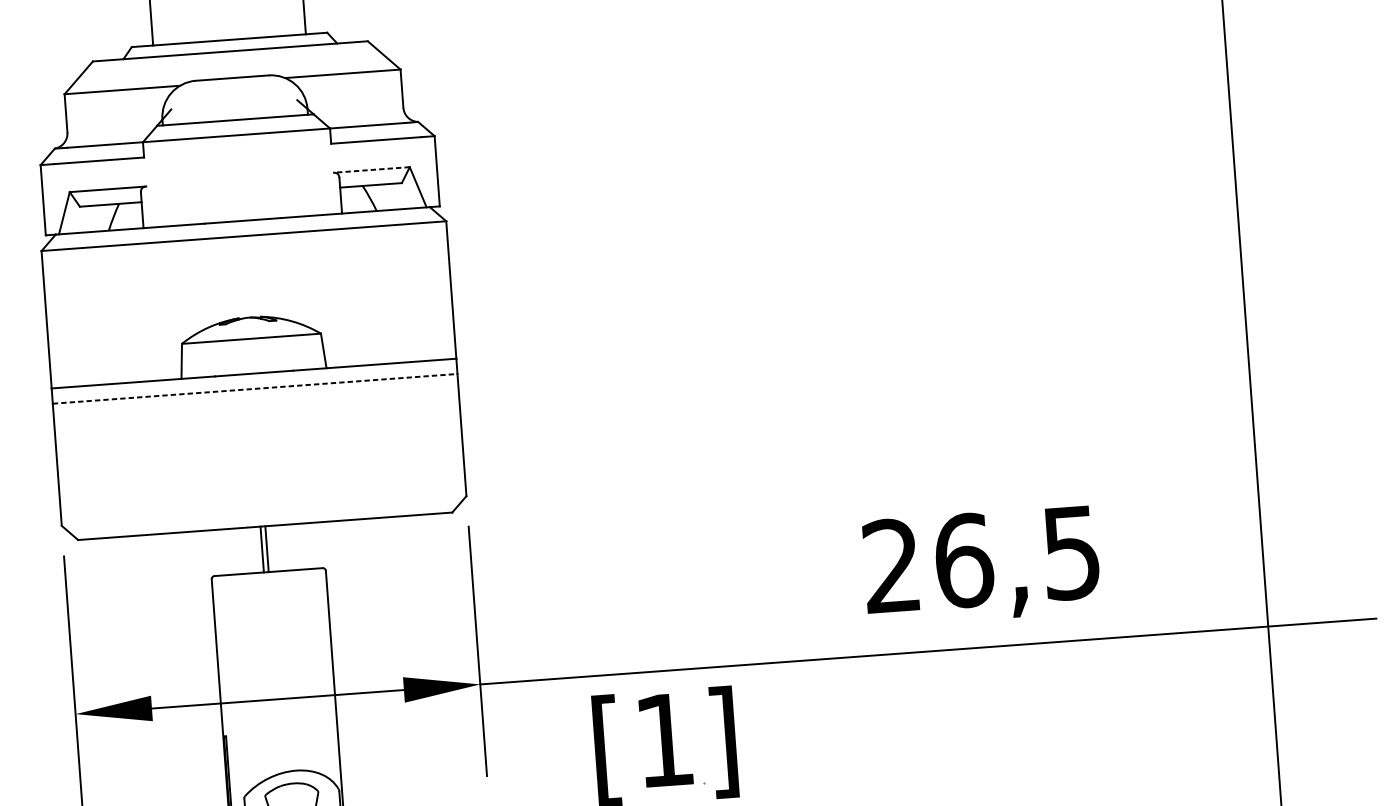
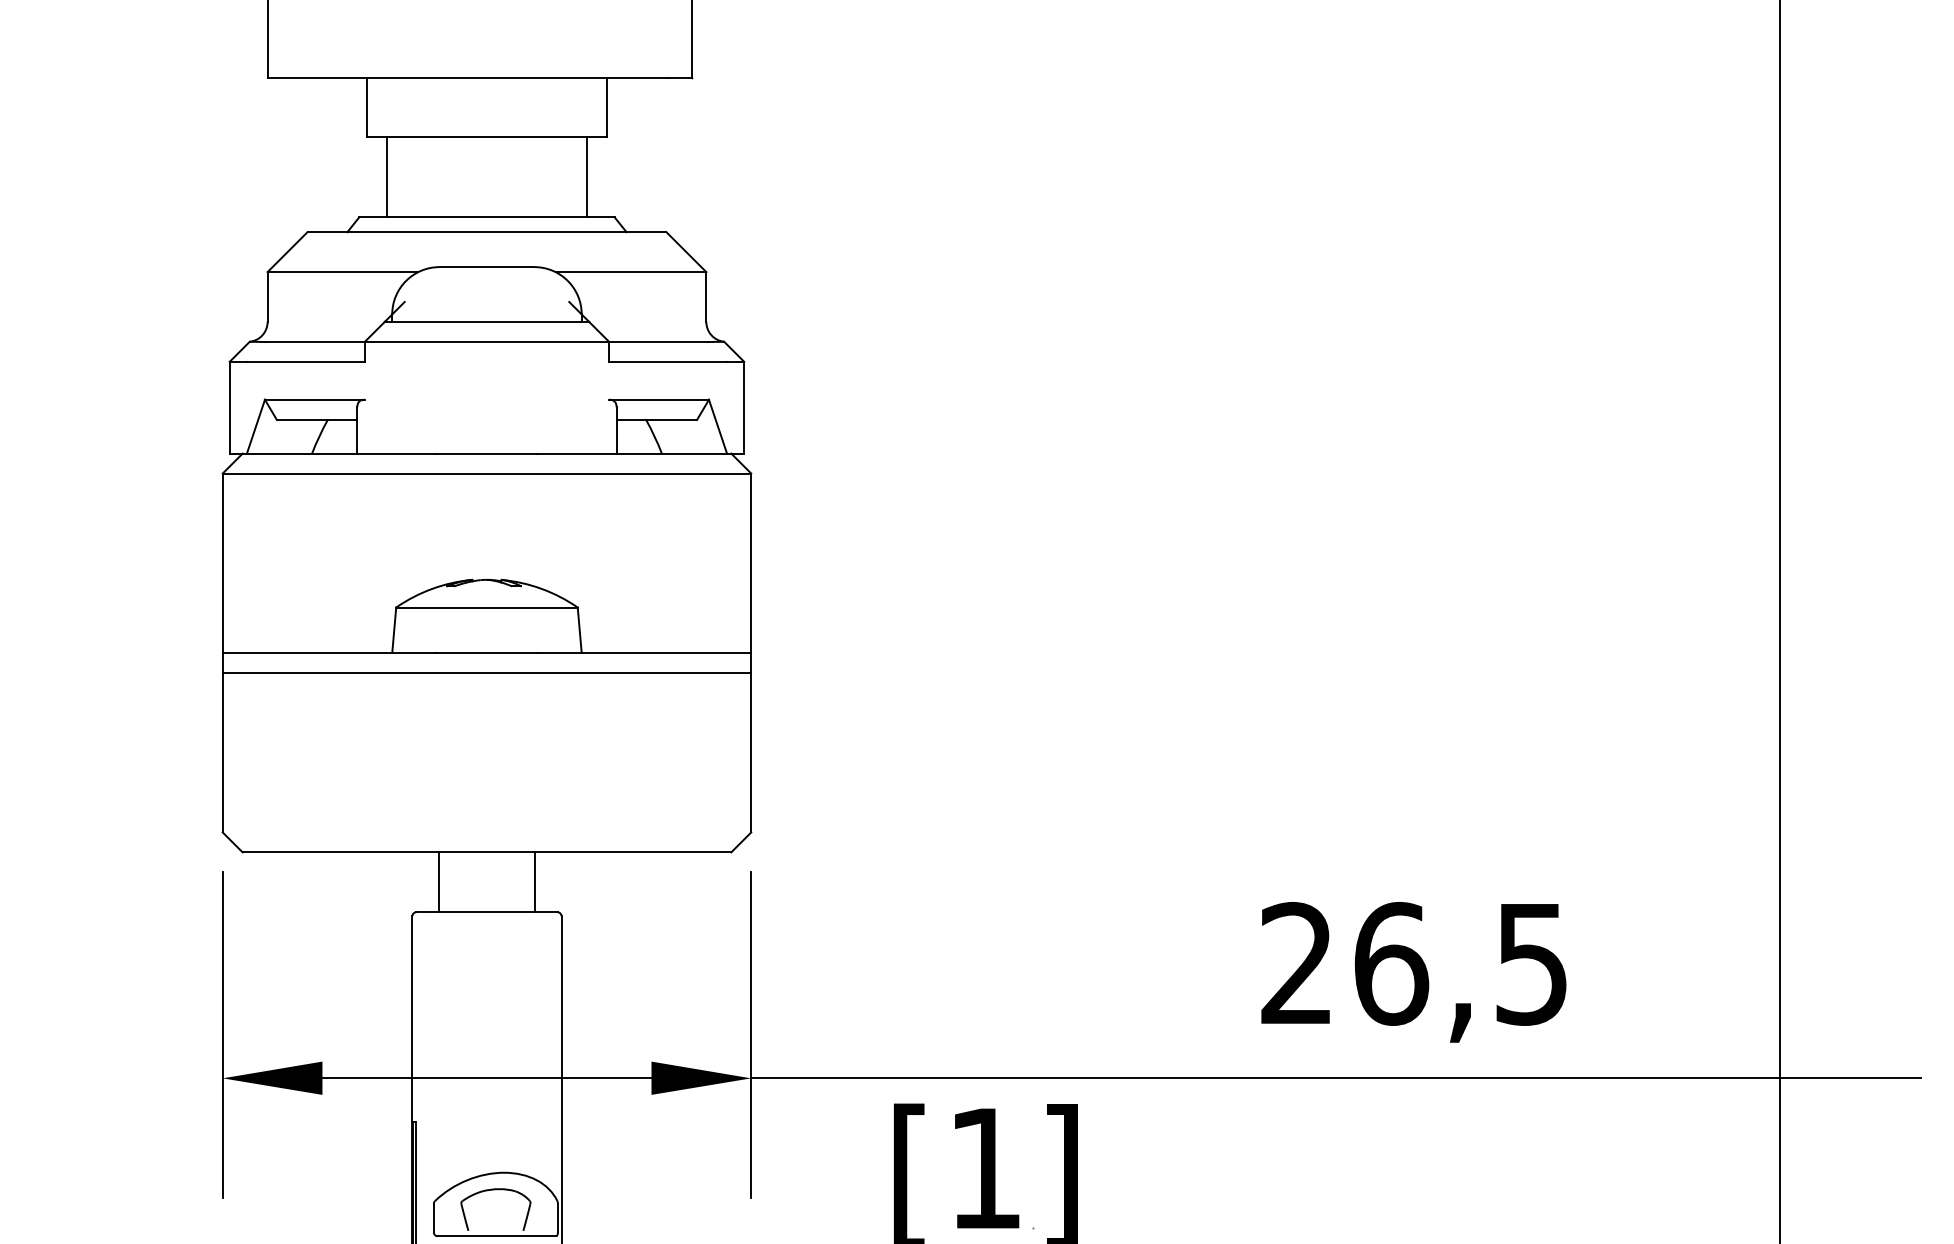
line: (371, 169) -> (659, 399), dashed -> solid
line: (255, 388) -> (487, 672), dashed -> solid
line: (261, 549) -> (534, 882), moved
line: (267, 549) -> (439, 882), moved

